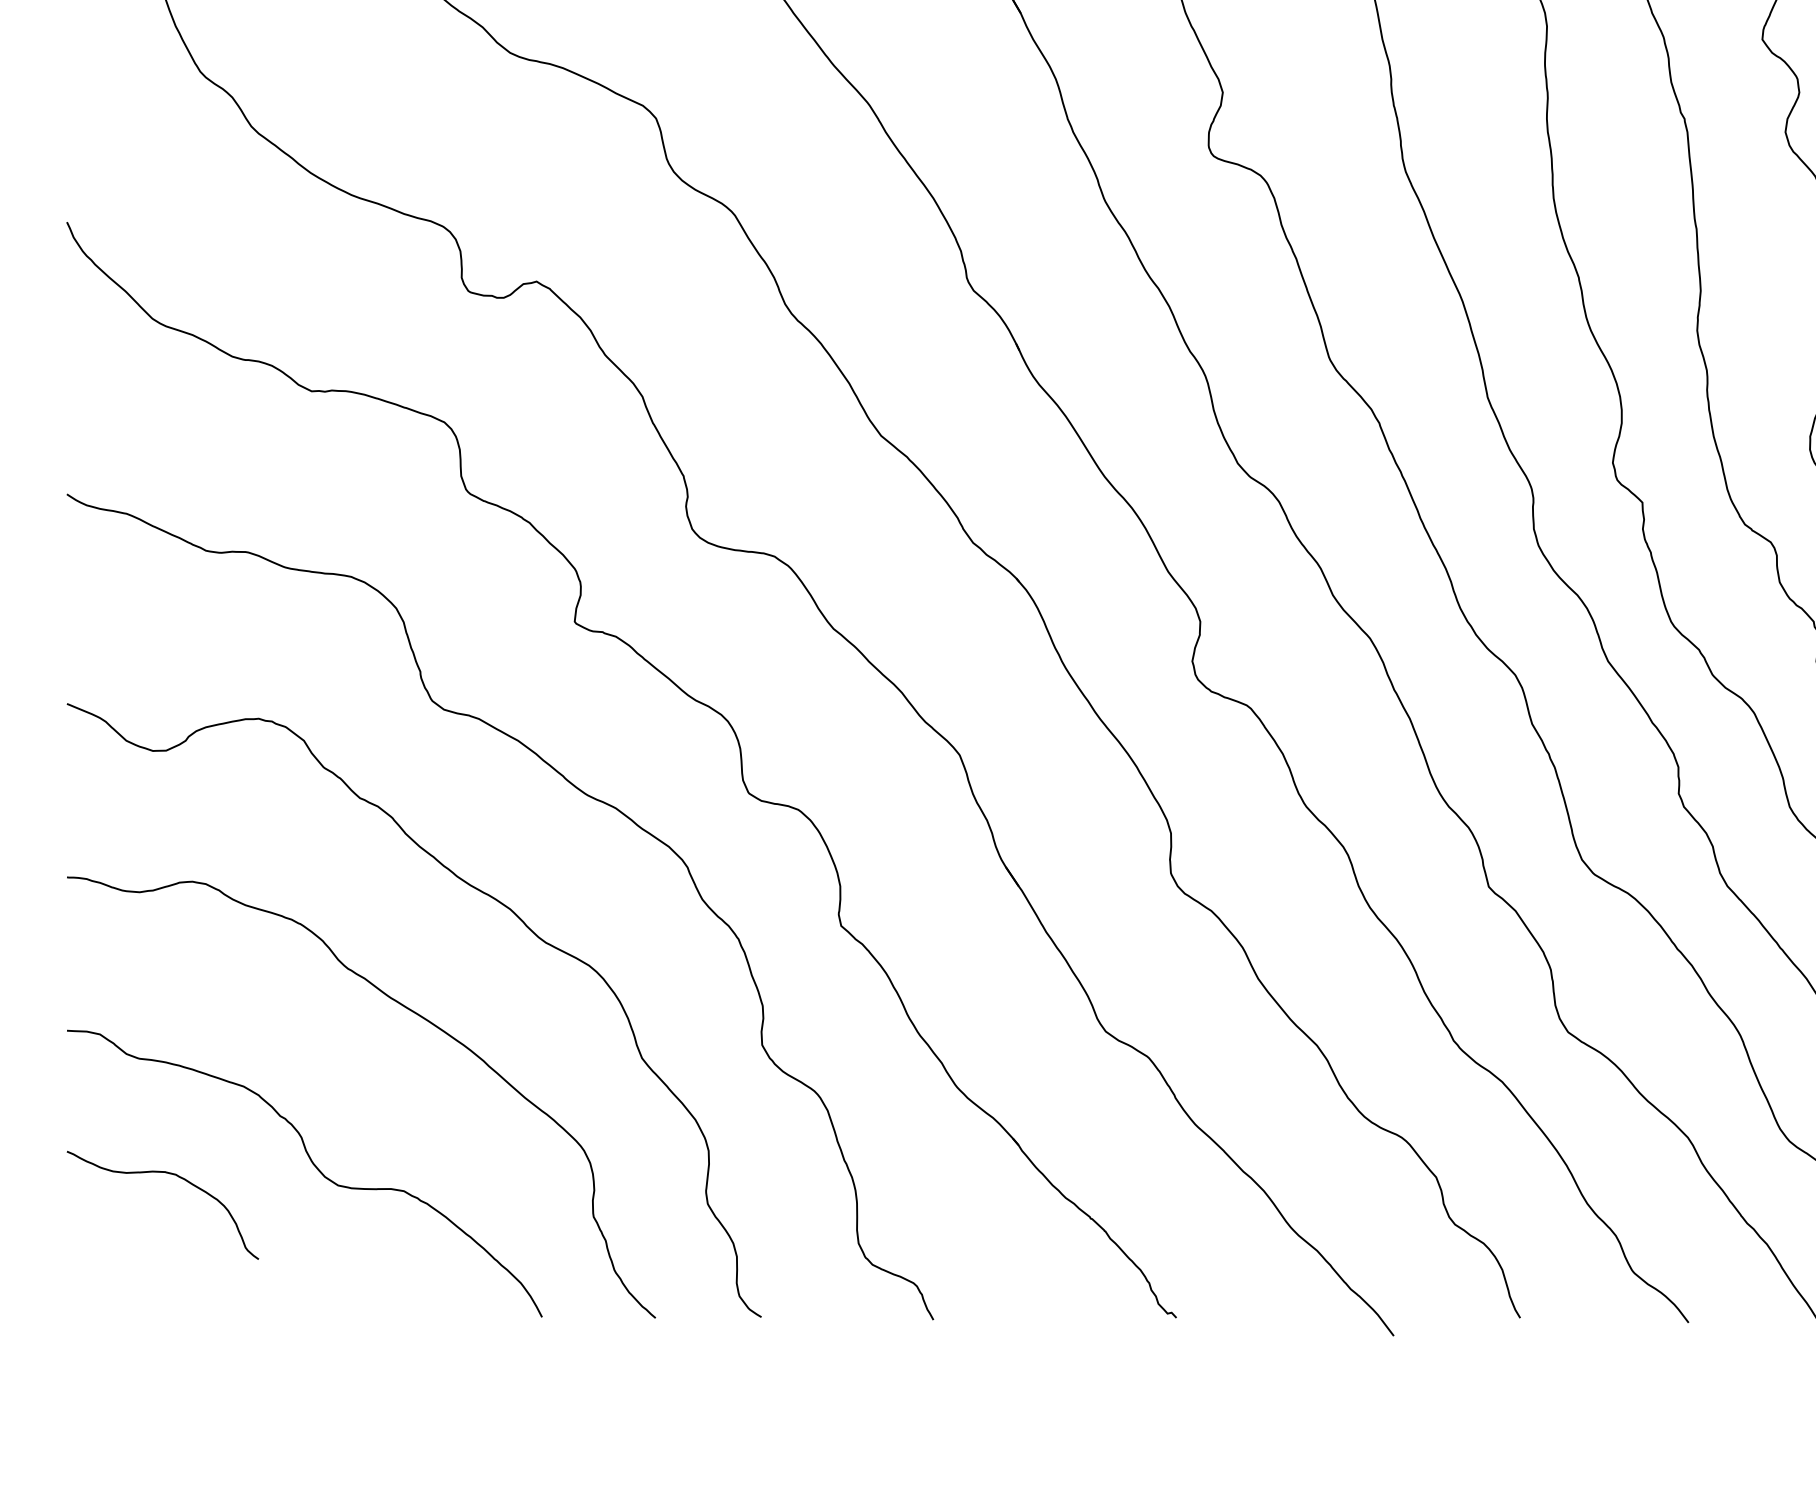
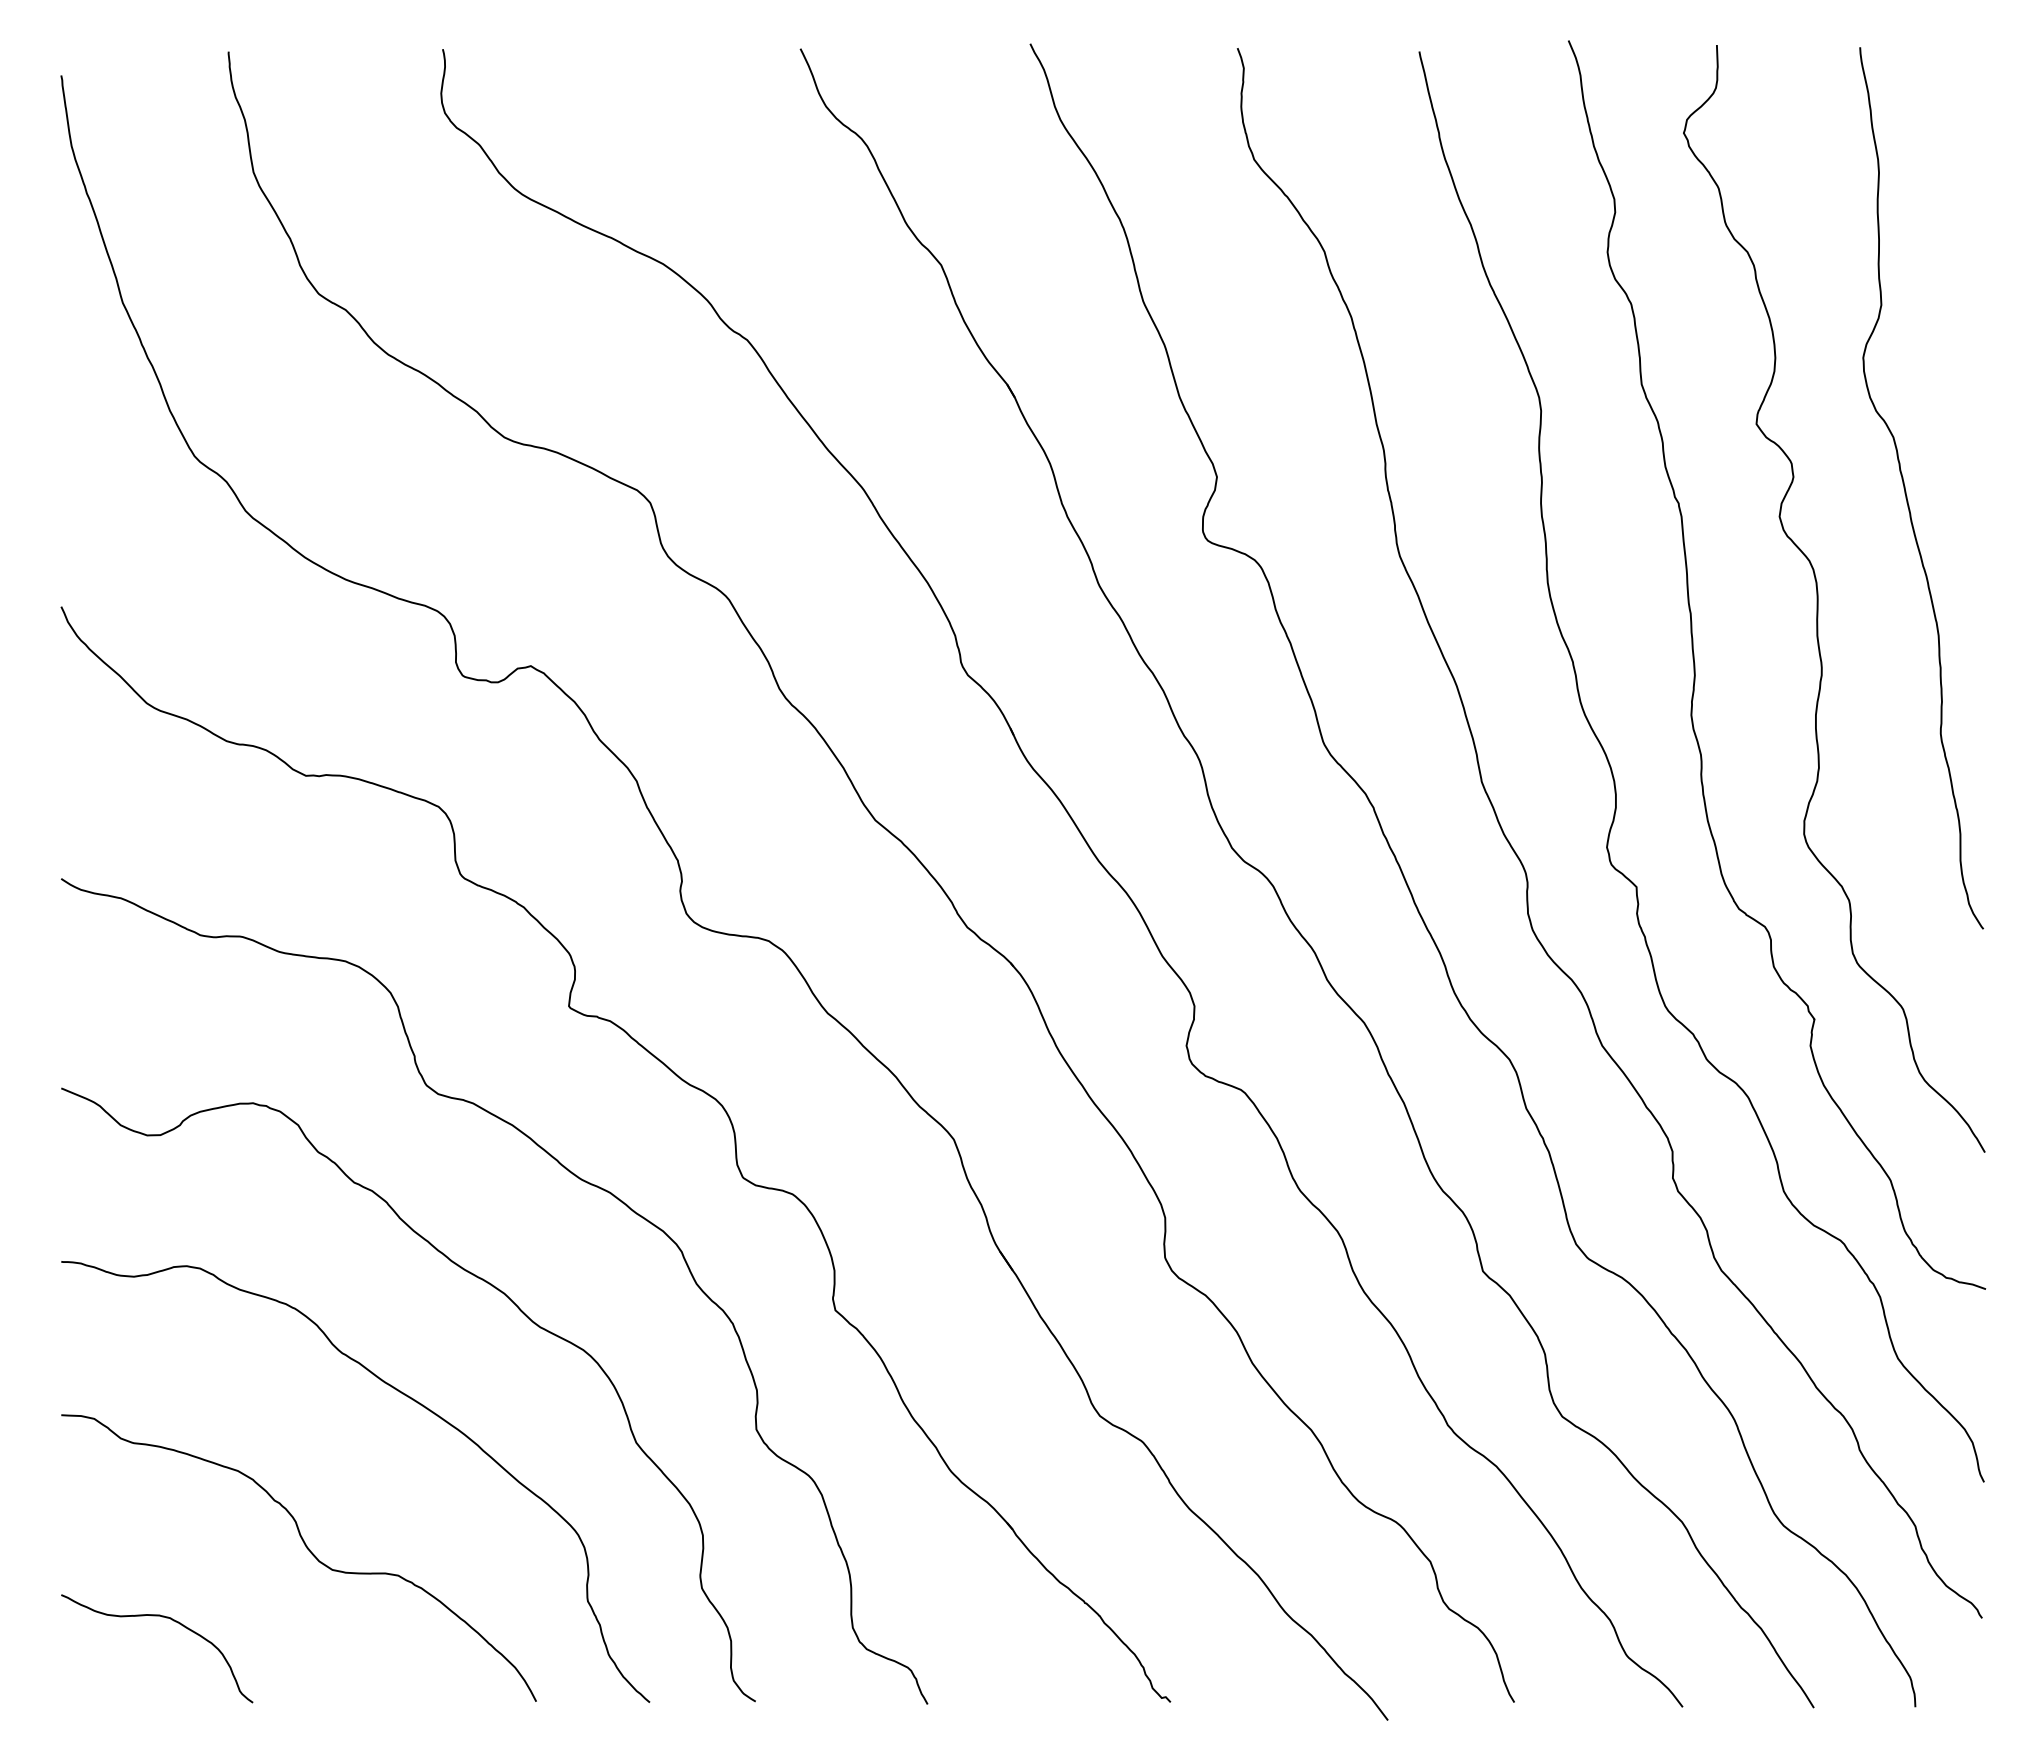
curve: (172, 1175) -> (166, 1618), moved

